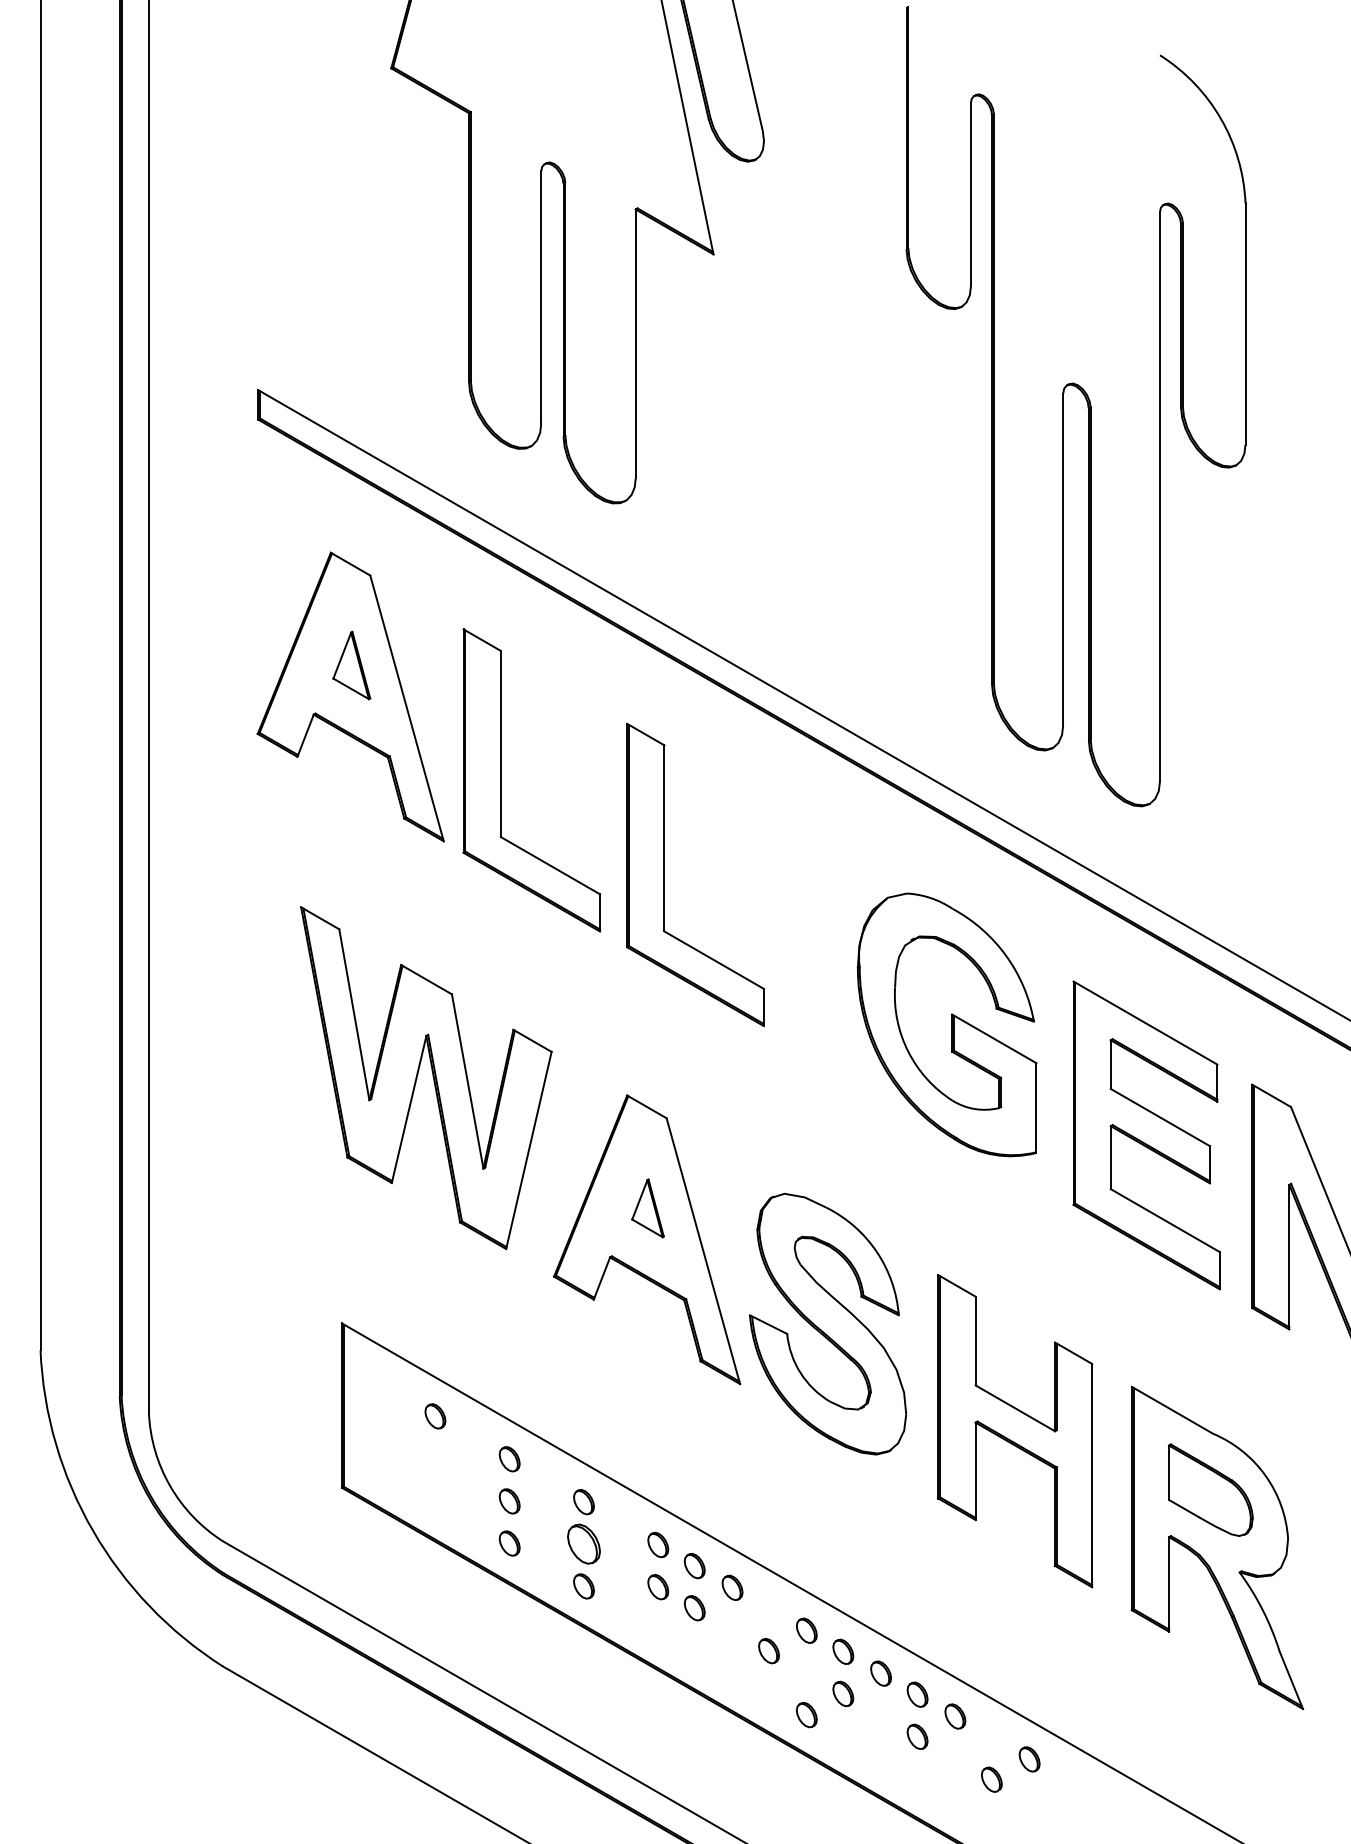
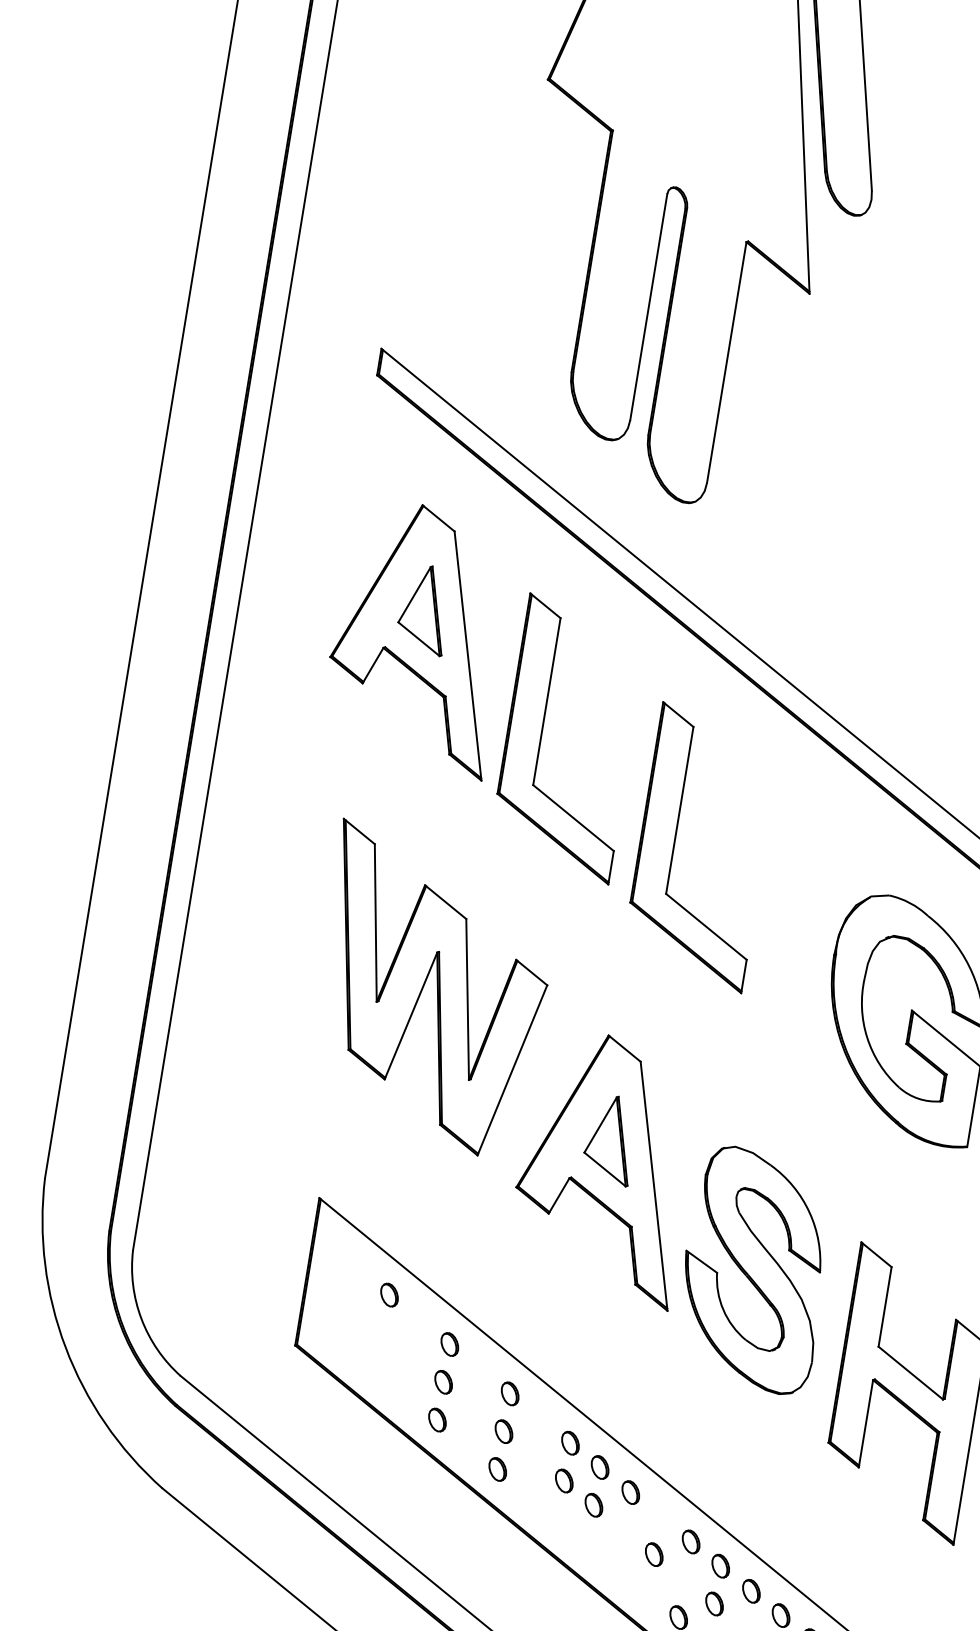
part: (351, 665) -> (424, 609), size x1.43
part: (647, 1208) -> (610, 1139), size x1.67
part: (583, 1544) -> (503, 1431), size x0.62

